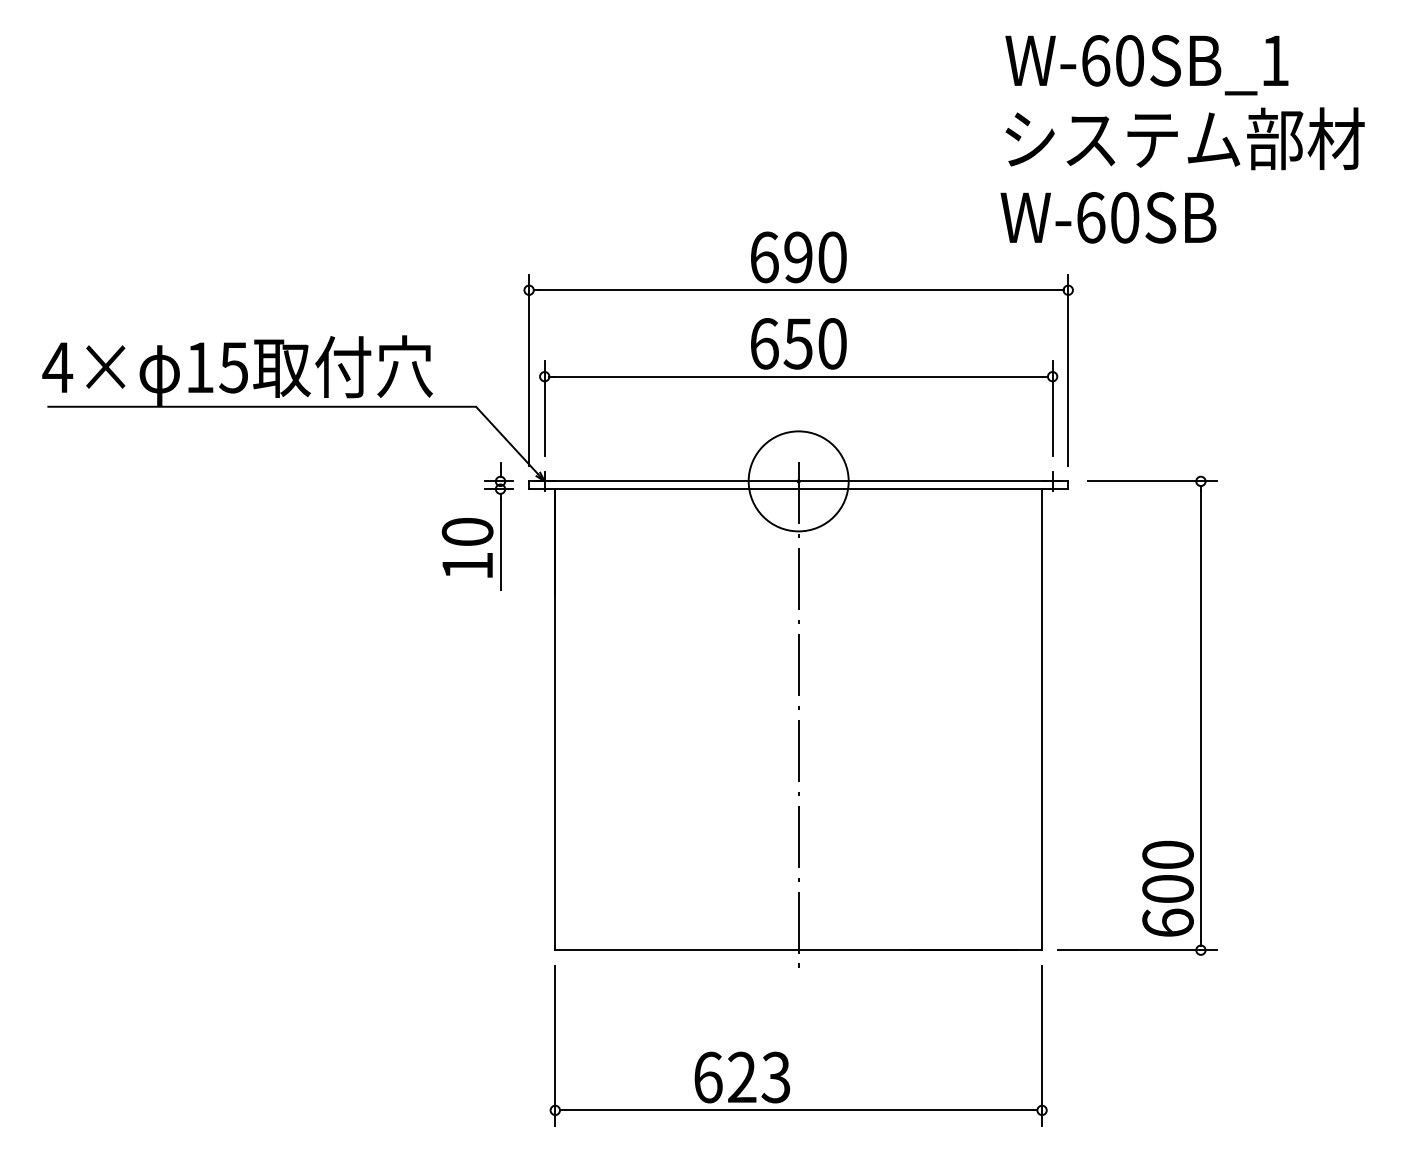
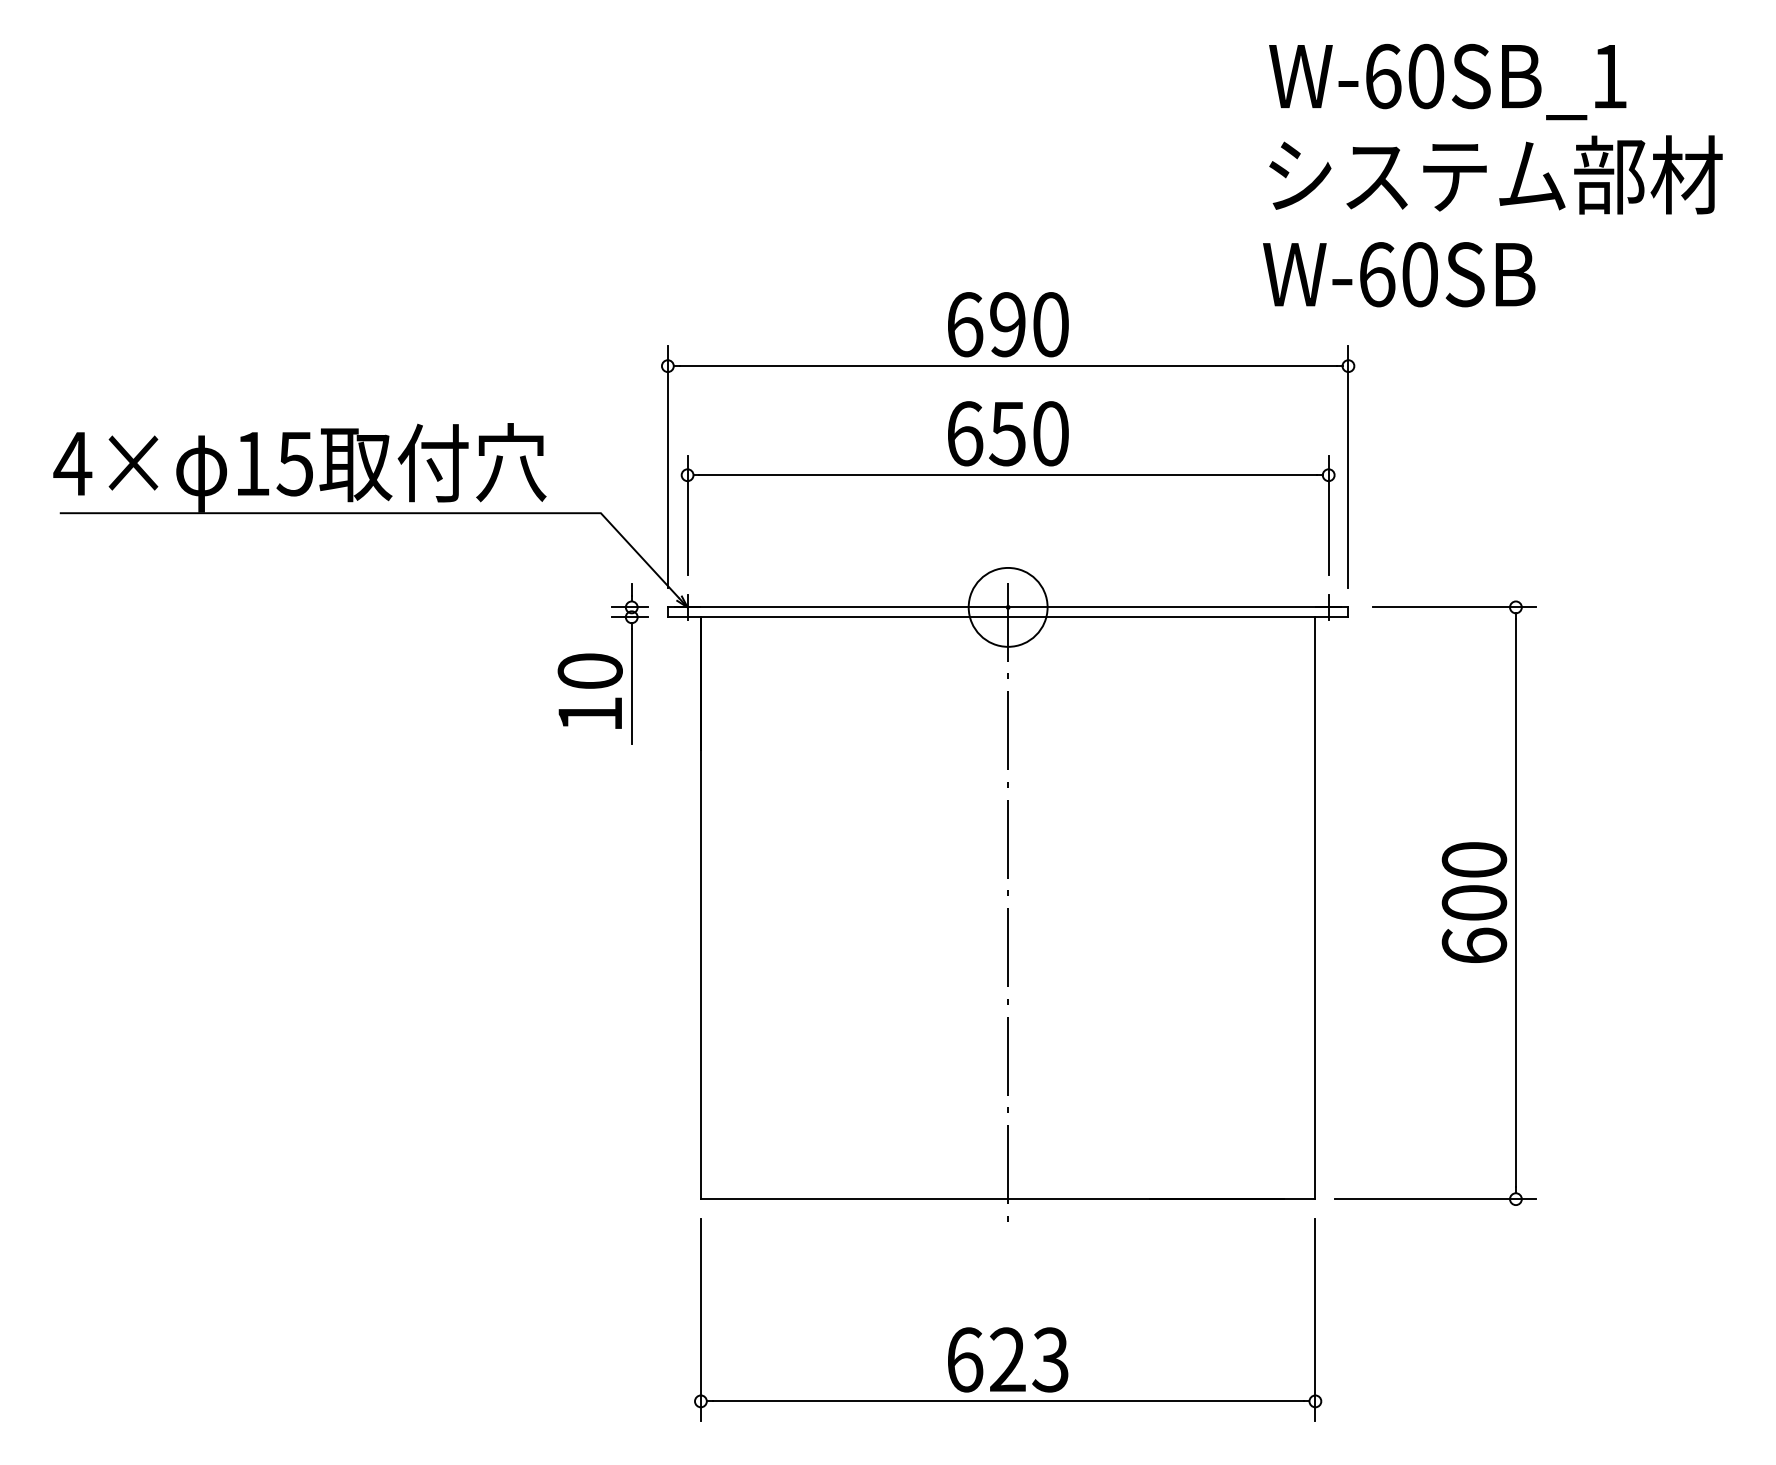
circle: (798, 480) -> (1007, 606), size x0.62
text: (1168, 888) -> (1474, 902), moved
text: (742, 1077) -> (1008, 1359), moved

